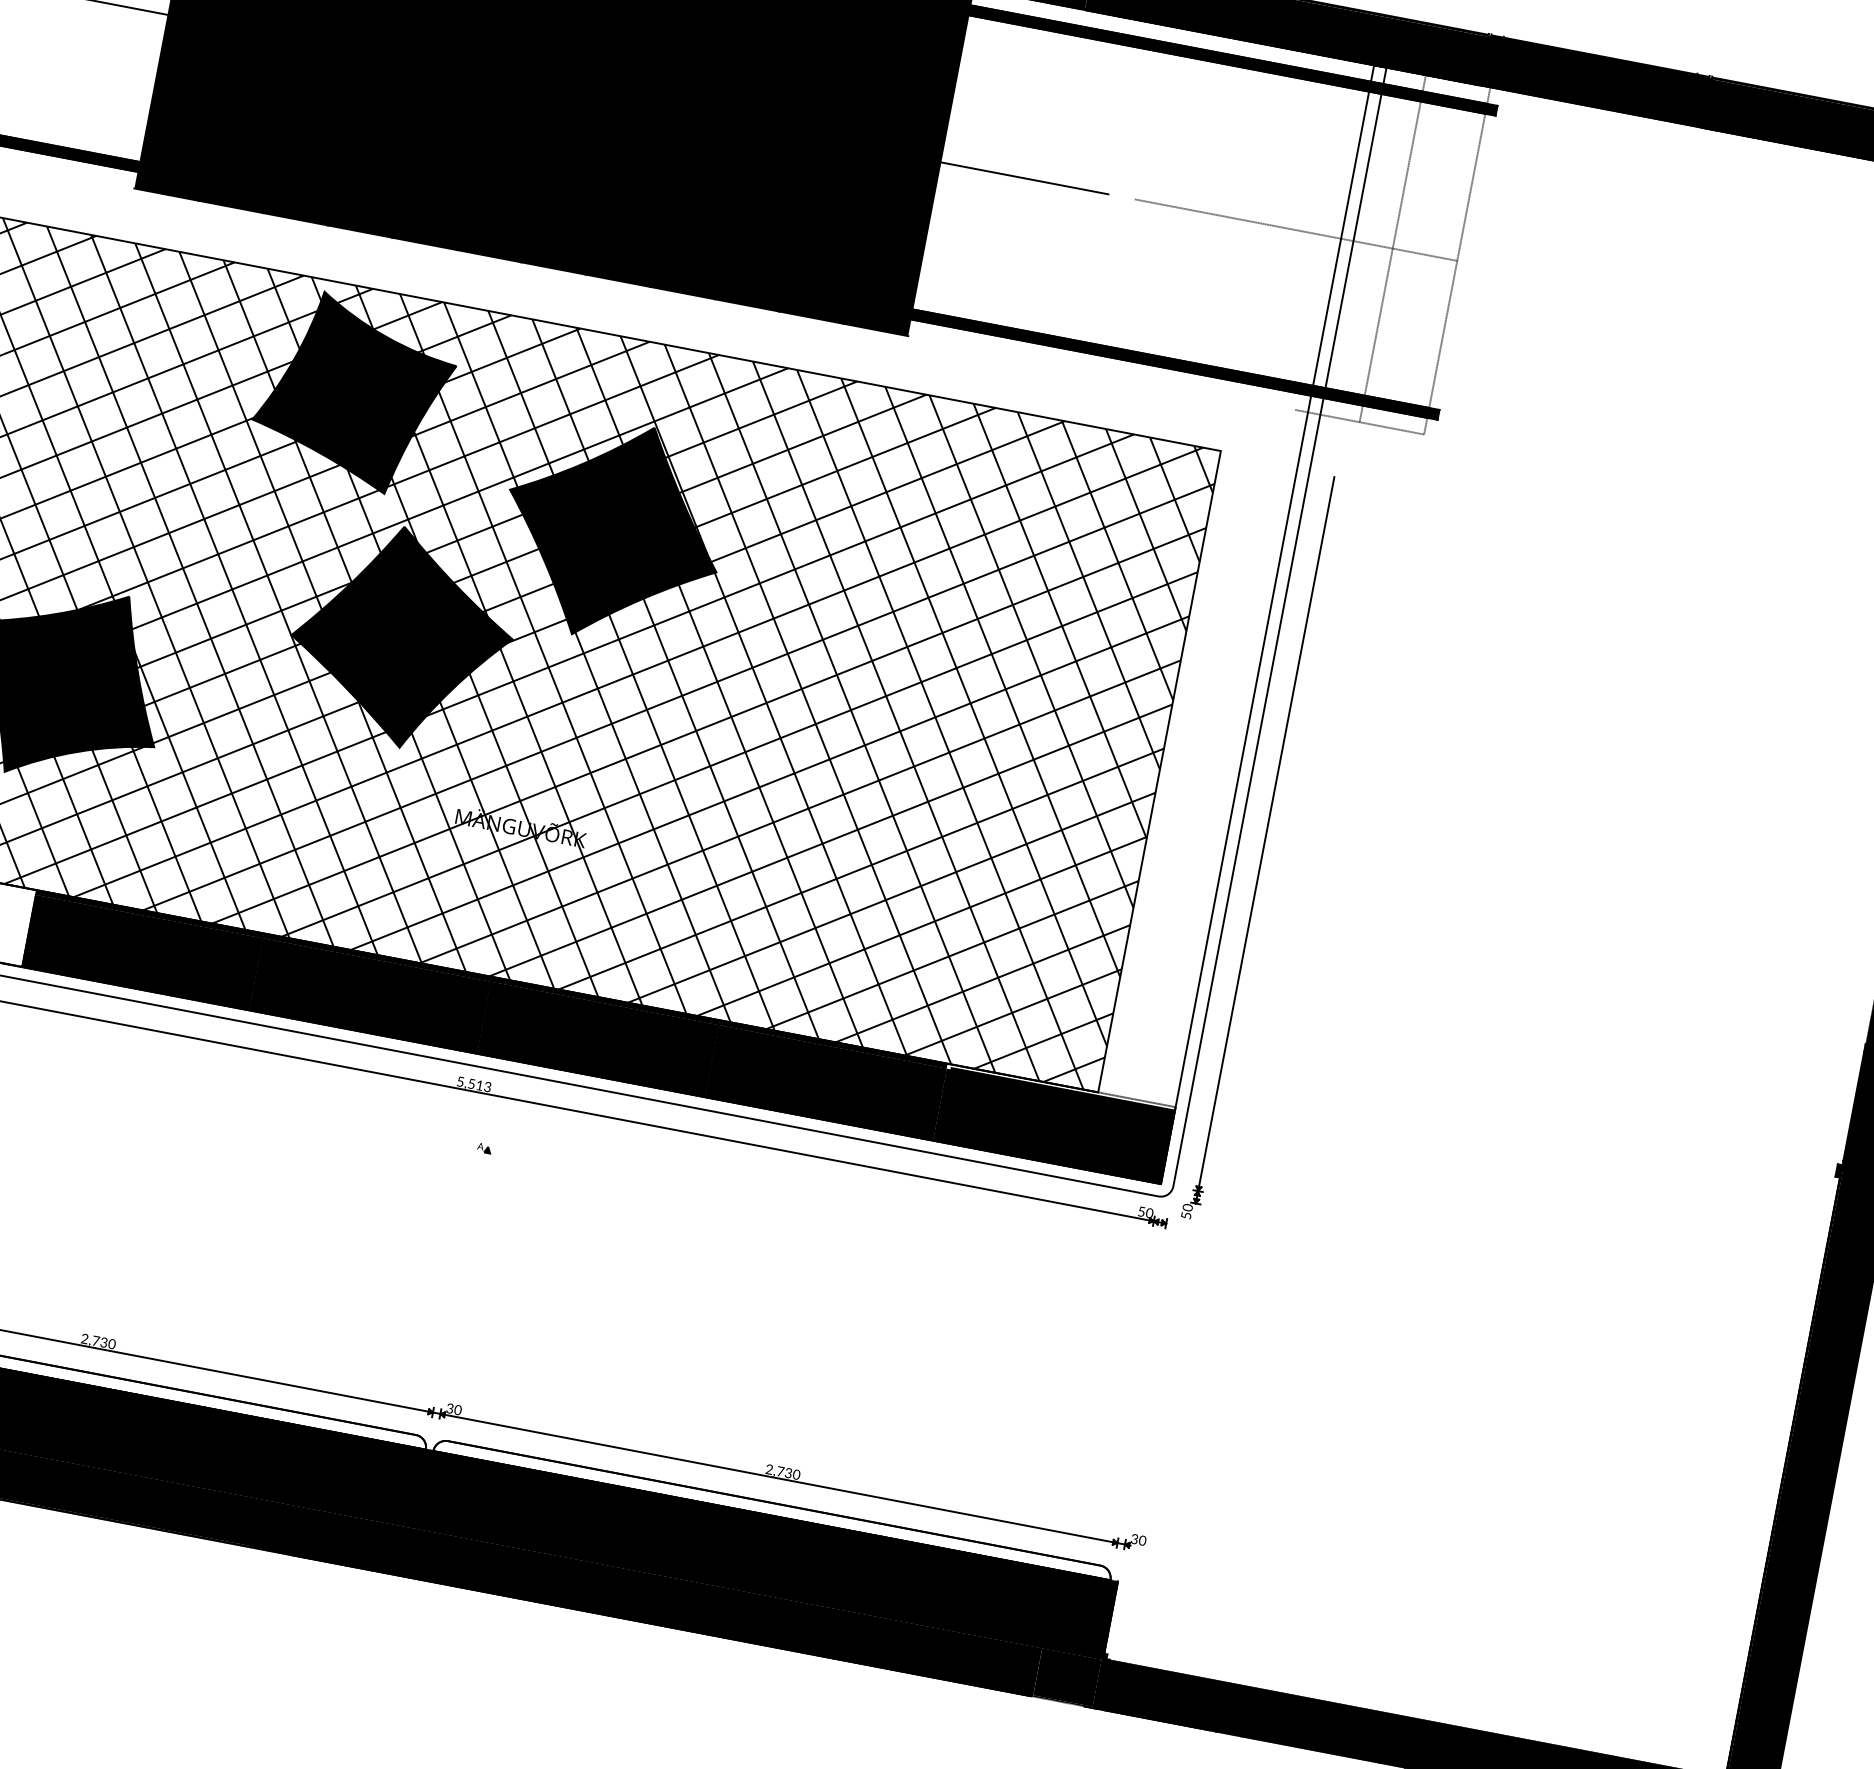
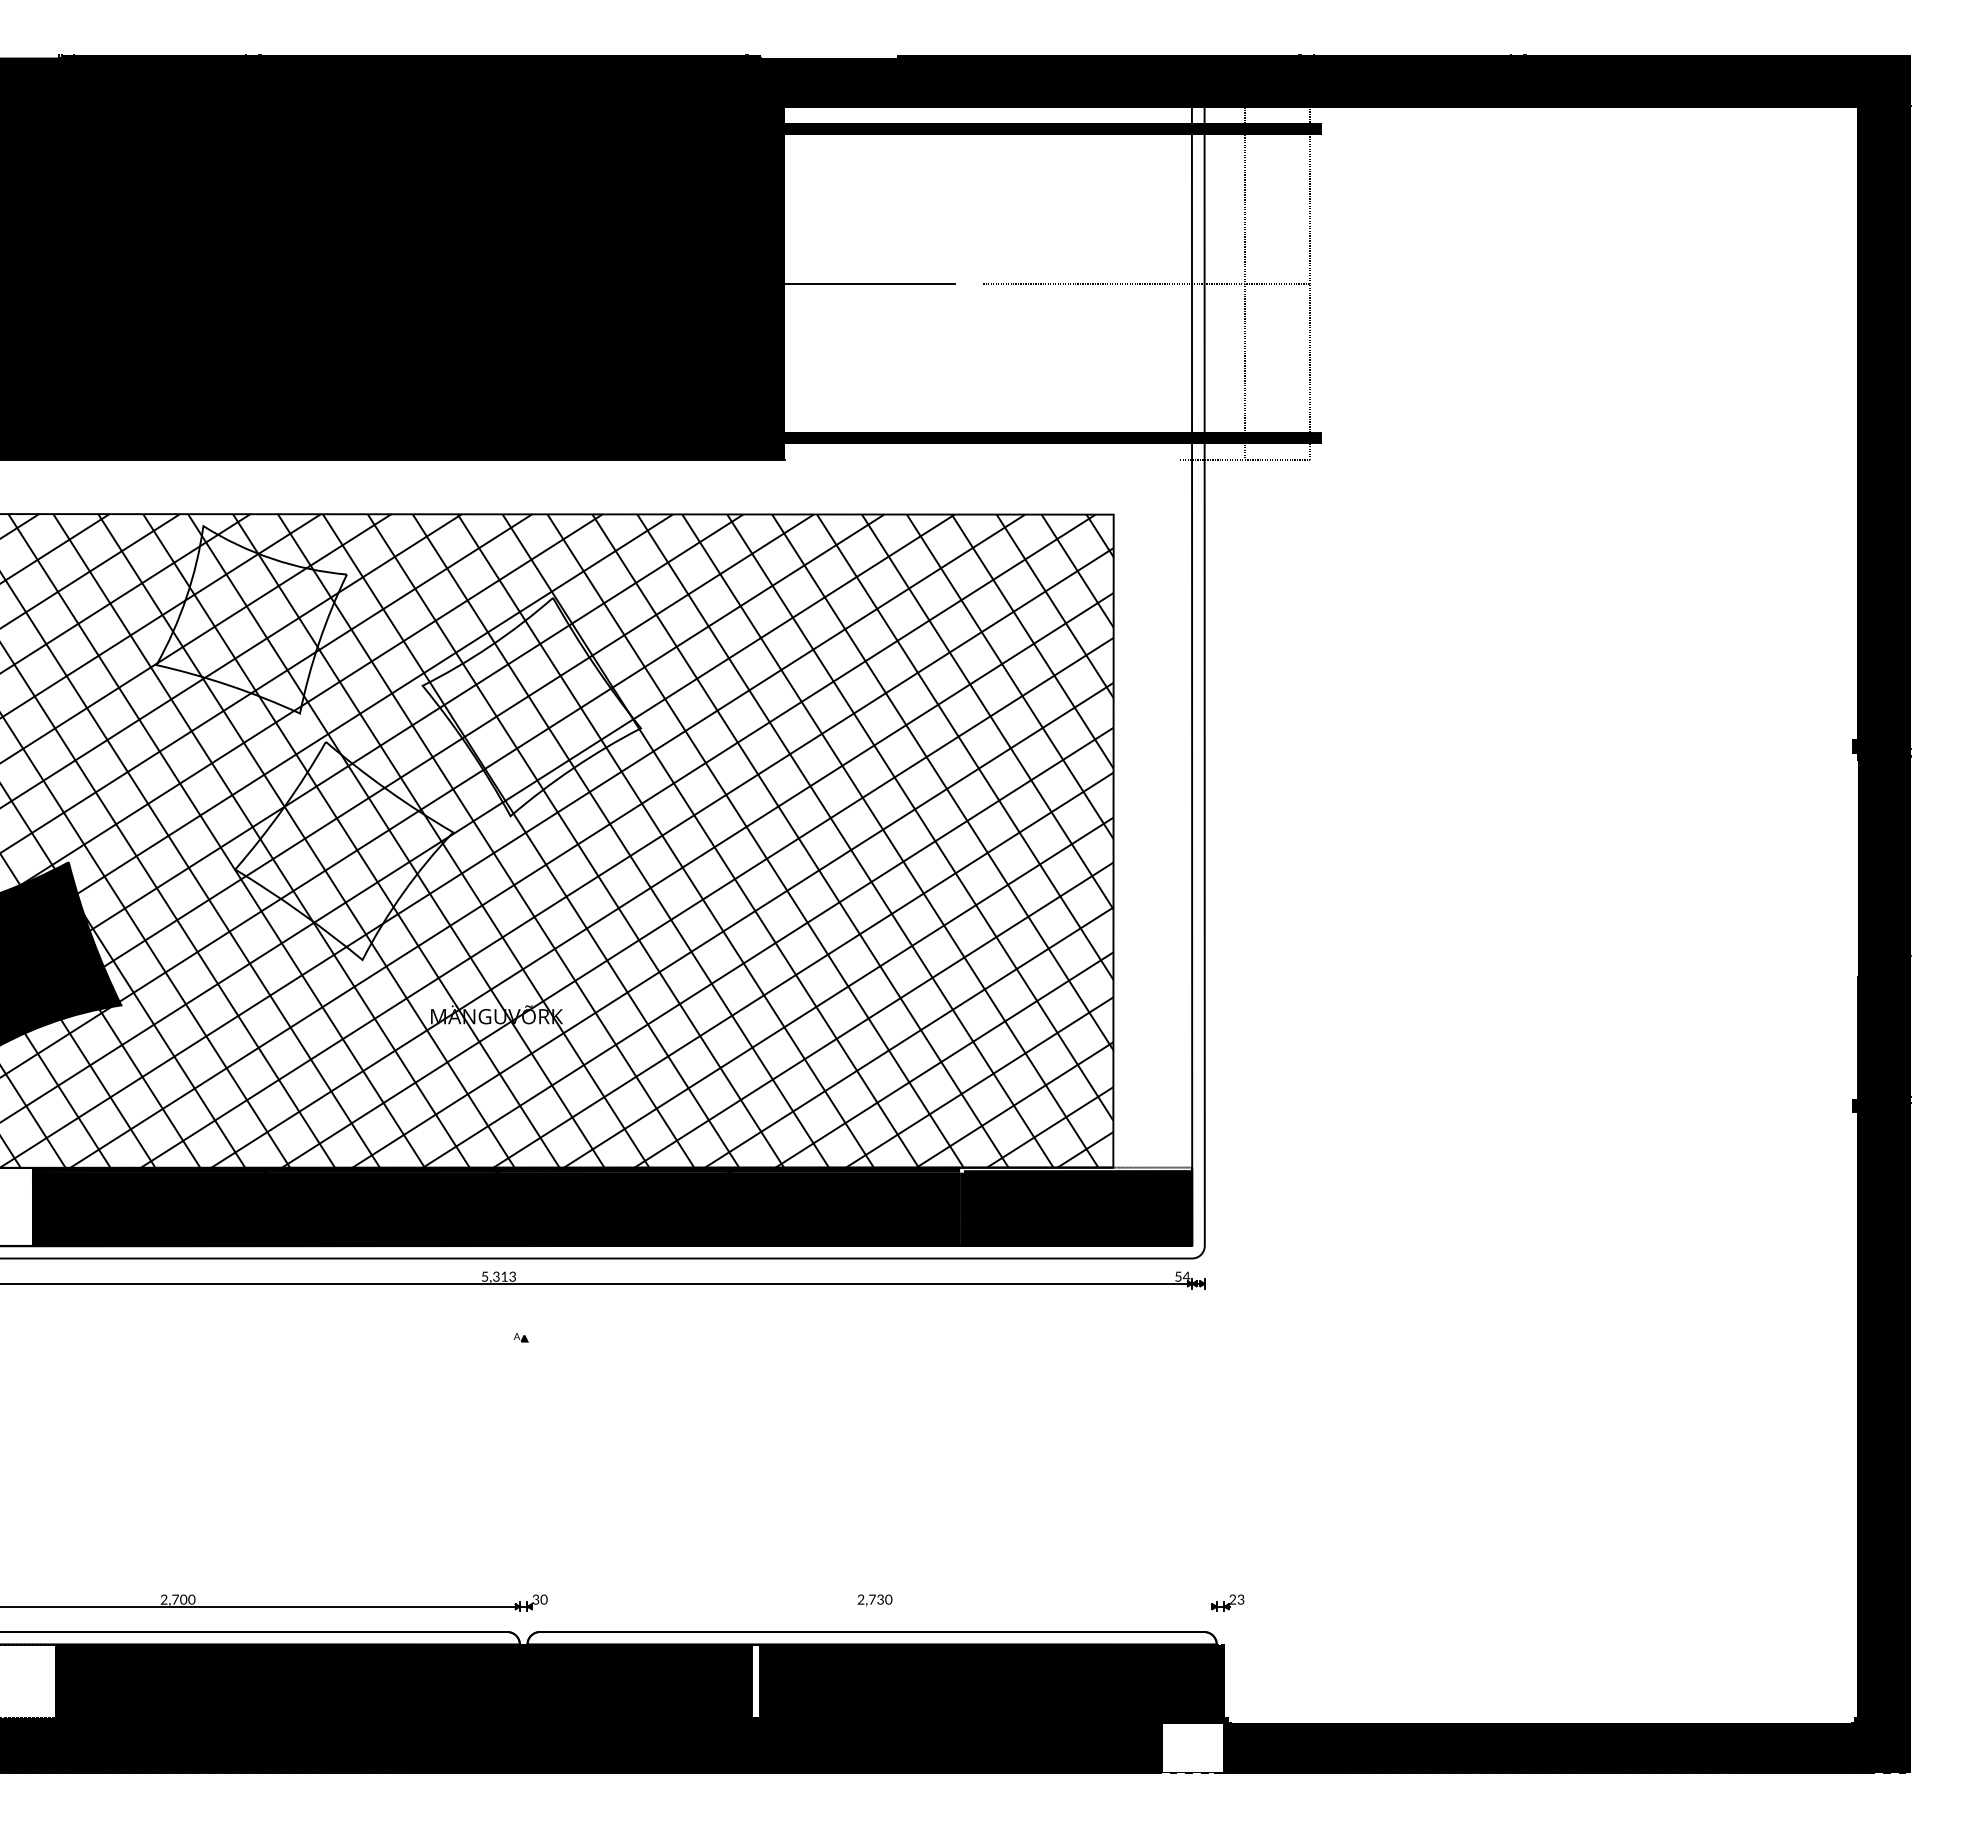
fill: (354, 392) -> (251, 619), removed
fill: (613, 530) -> (531, 706), removed
fill: (402, 636) -> (344, 850), removed
part: (1260, 847) -> (1226, 896), removed
text: (471, 1083) -> (496, 1276), 5,513 -> 5,313
text: (1149, 1213) -> (1186, 1276), 50 -> 54
text: (103, 1343) -> (183, 1600), 2,730 -> 2,700
line: (778, 1478) -> (871, 1606), removed
fill: (650, 1529) -> (755, 1680), removed
text: (1138, 1539) -> (1236, 1599), 30 -> 23
fill: (1067, 1677) -> (1192, 1748), removed

